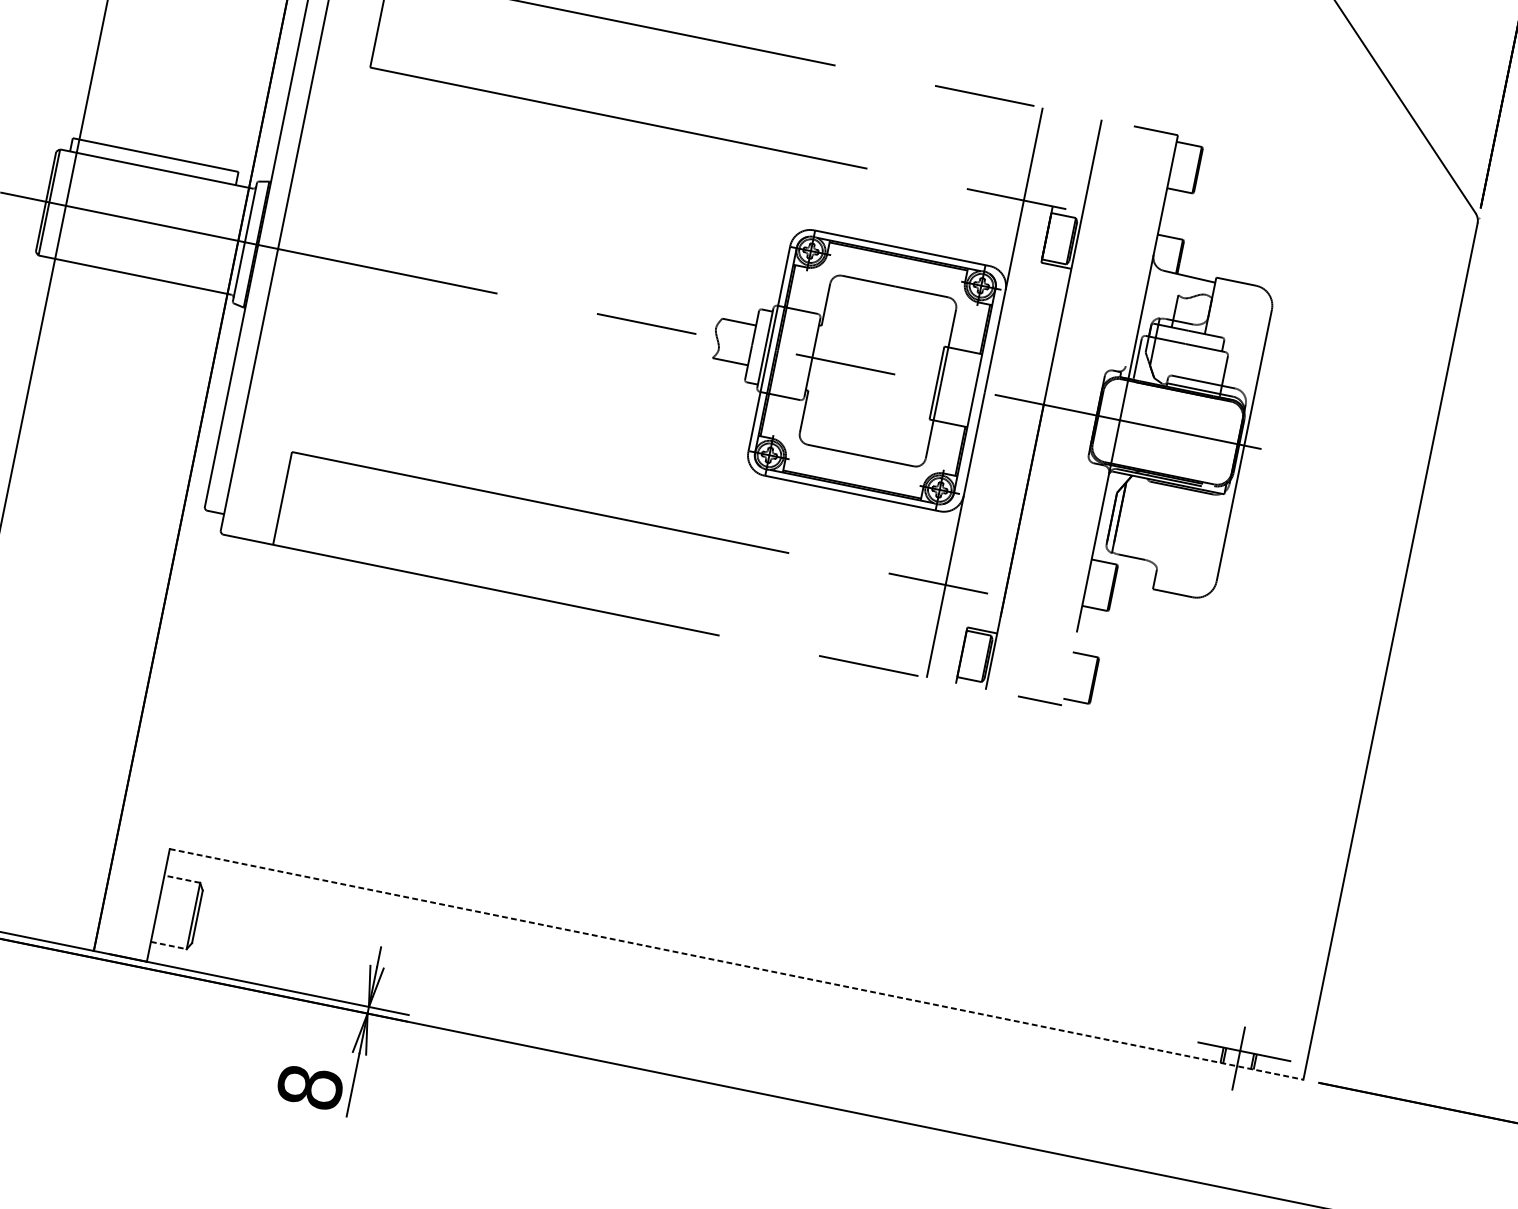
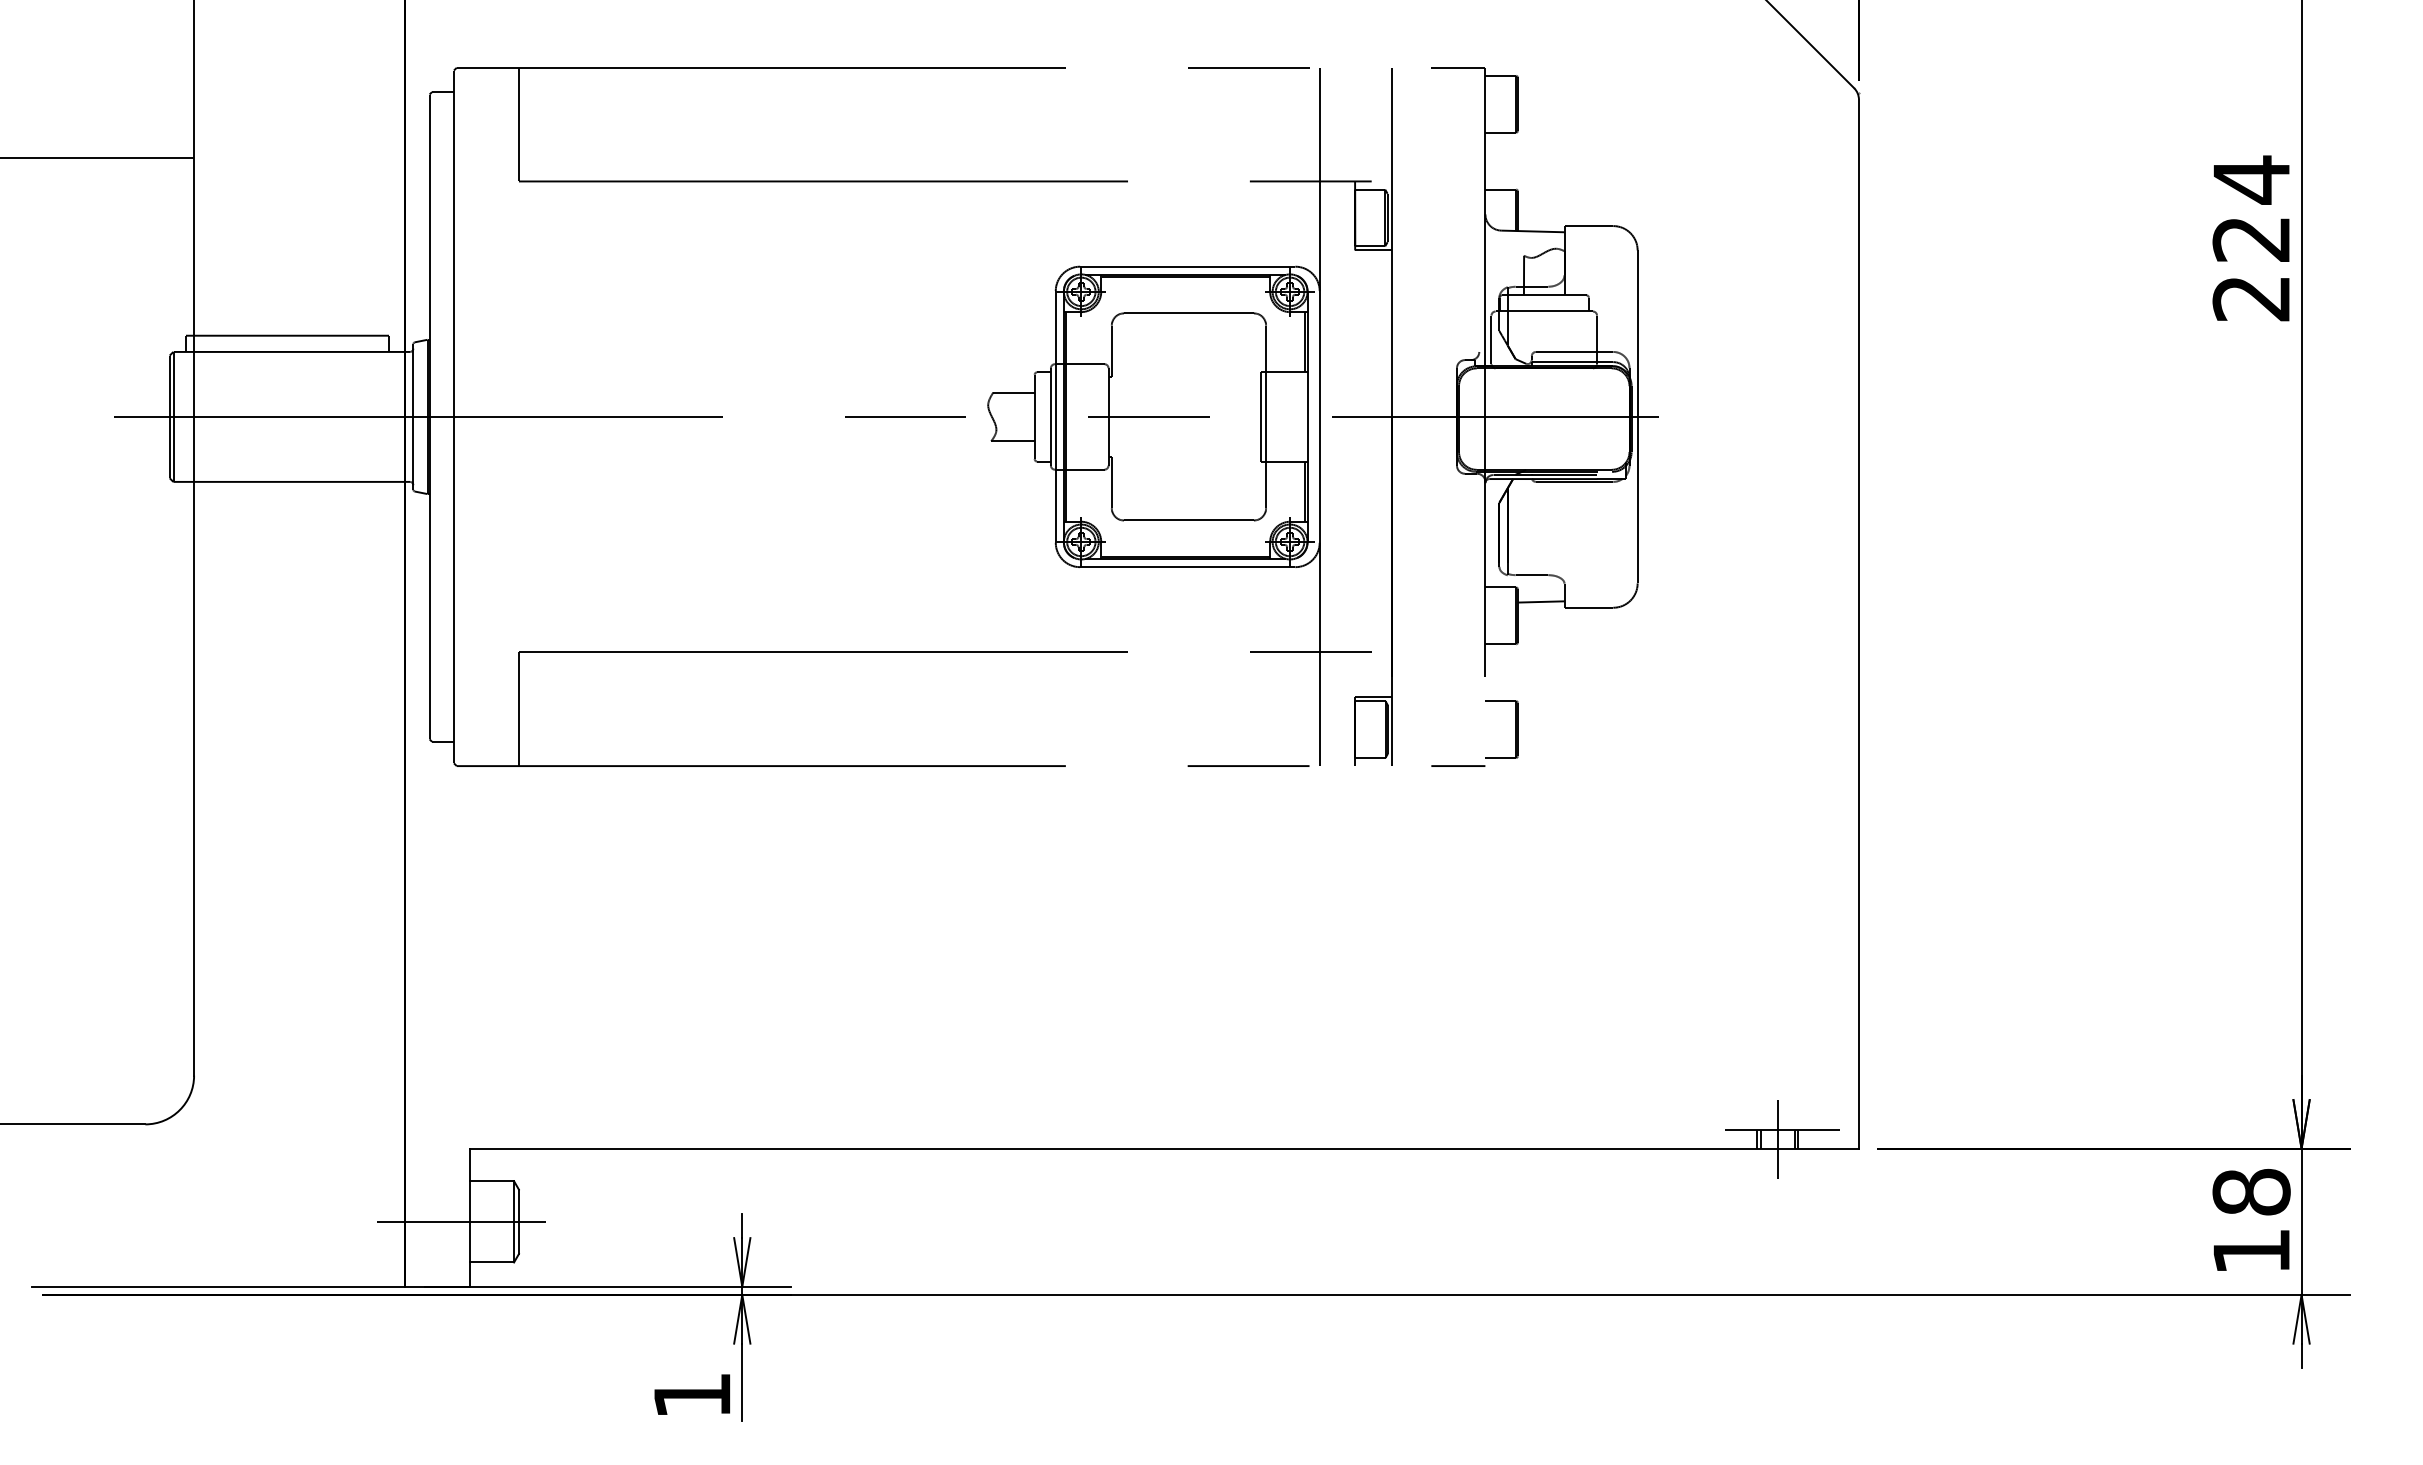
line: (1134, 580) -> (1540, 601), added
line: (182, 879) -> (492, 1181), dashed -> solid
line: (150, 906) -> (461, 1221), added
line: (169, 945) -> (492, 1262), dashed -> solid
line: (737, 964) -> (1165, 1148), dashed -> solid
text: (310, 1087) -> (692, 1395), 8 -> 1

